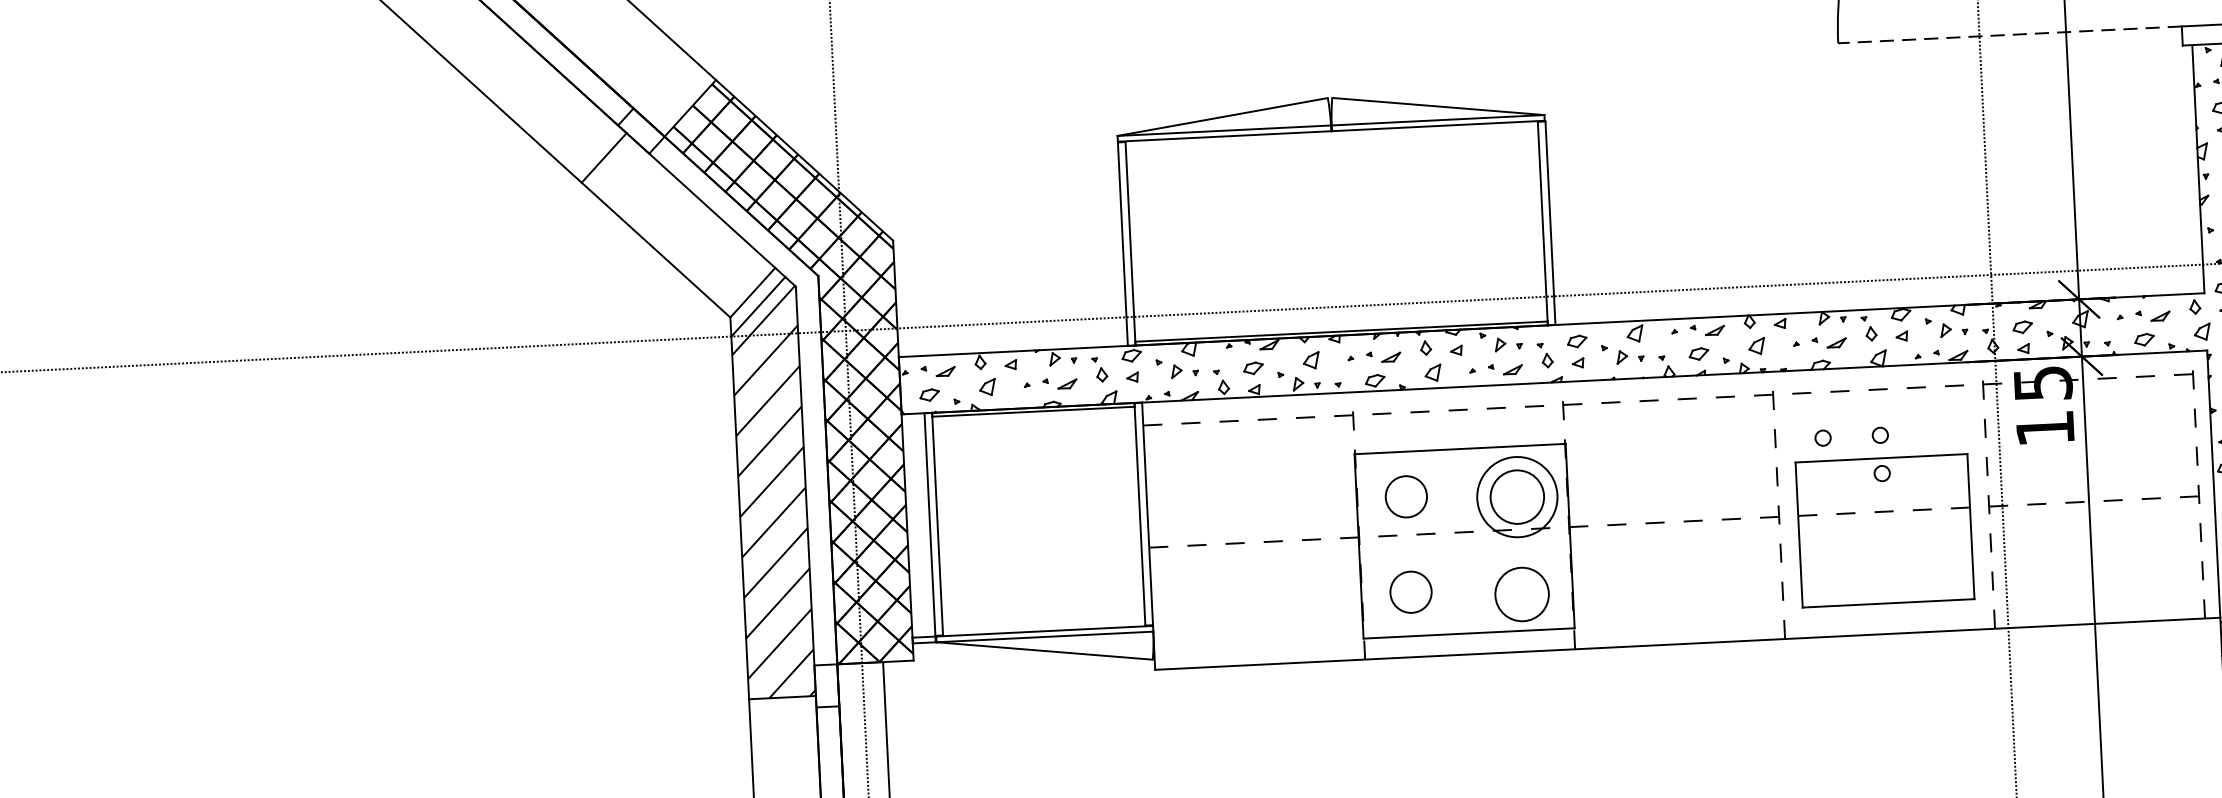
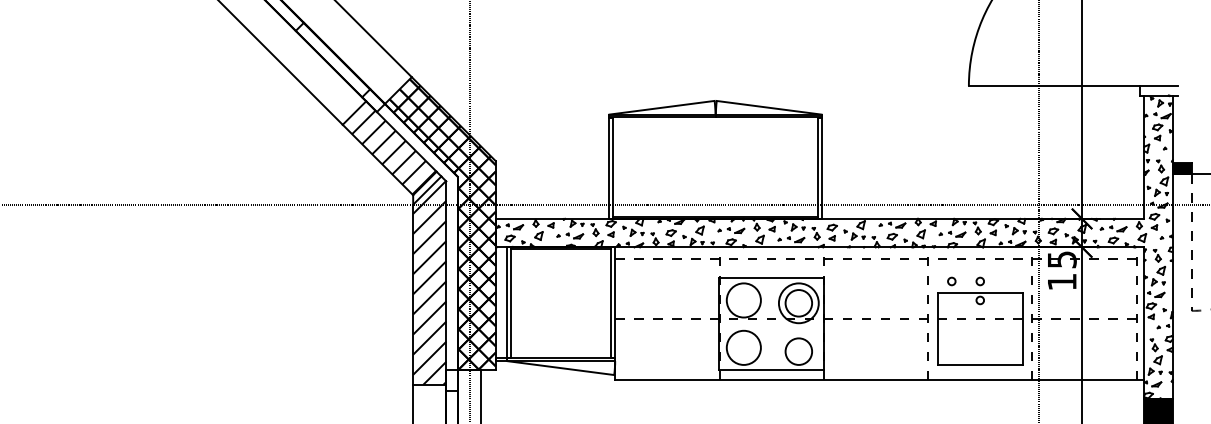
line: (2008, 35) -> (1053, 86), dashed -> solid
hatch: (686, 233) -> (393, 152), added
circle: (1405, 496) -> (743, 300), size x1.67
circle: (1410, 591) -> (743, 347), size x1.67

